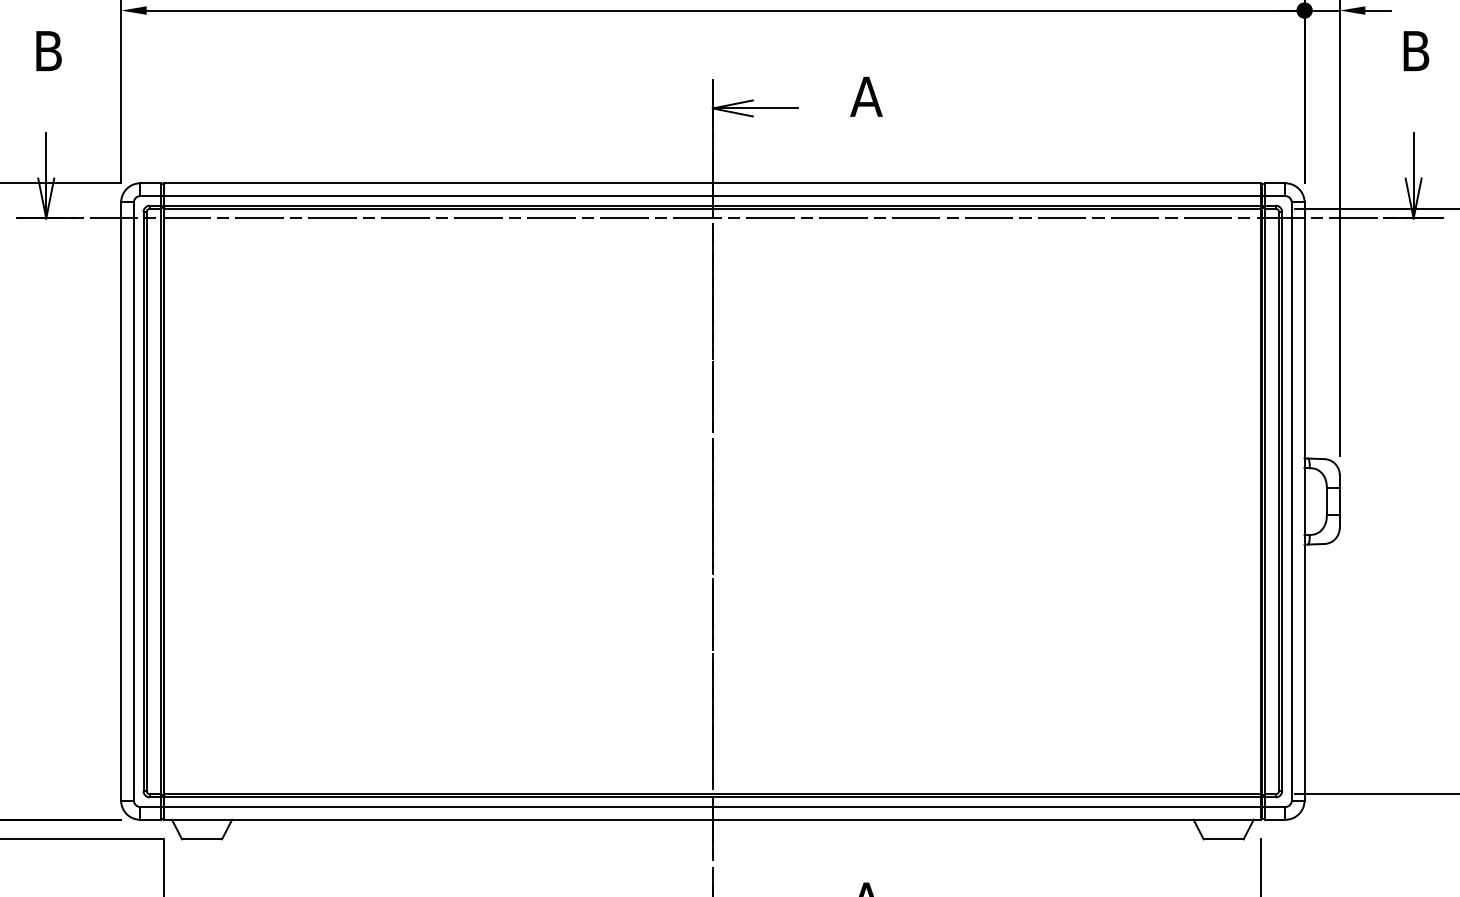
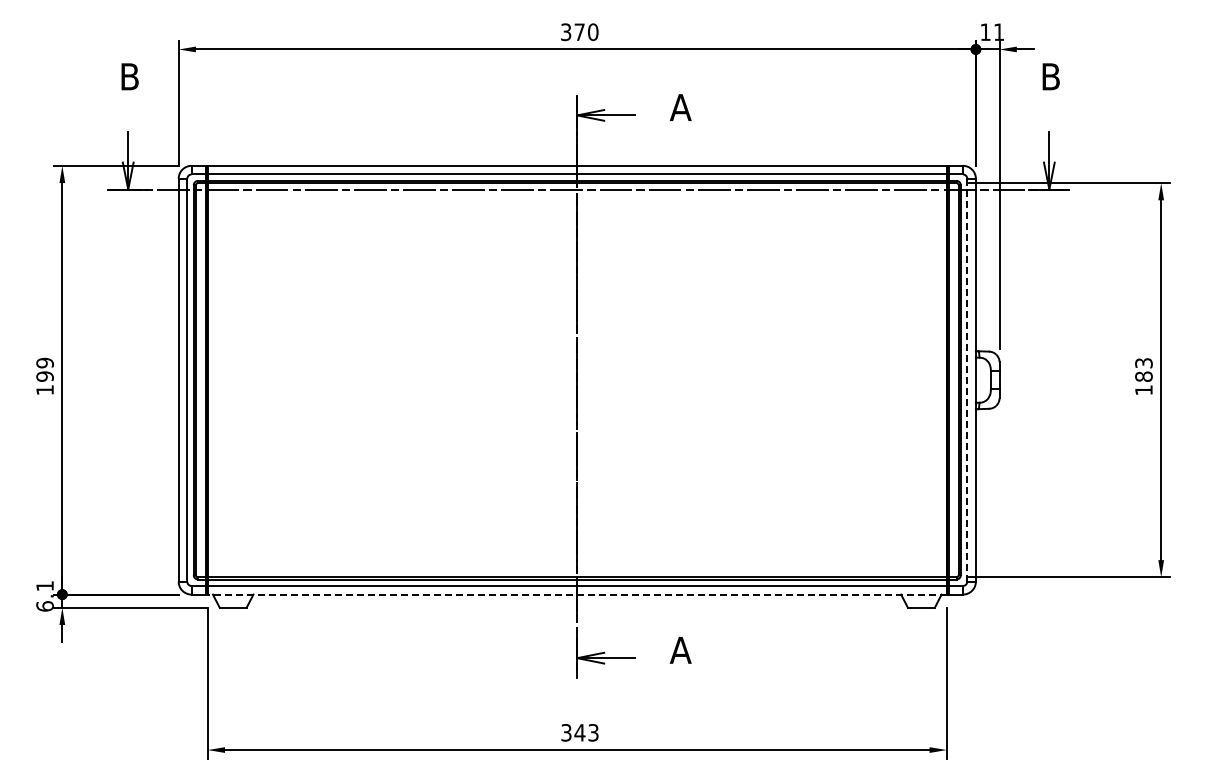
line: (1292, 501) -> (967, 380), solid -> dashed
line: (713, 819) -> (577, 594), solid -> dashed

